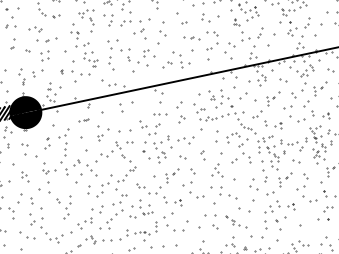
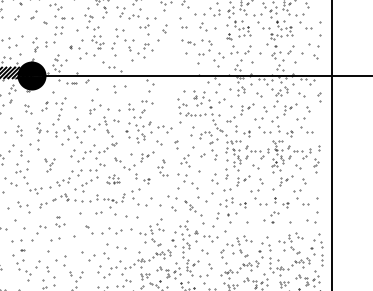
part: (162, 28) -> (164, 28), size x0.6
part: (174, 60) -> (169, 58), removed
part: (180, 111) -> (165, 103), removed
part: (83, 120) -> (71, 83), moved
part: (29, 149) -> (28, 108), size x0.6
part: (192, 183) -> (162, 167), size x0.6
part: (140, 207) -> (113, 178), size x0.6
part: (66, 208) -> (49, 165), size x0.7

